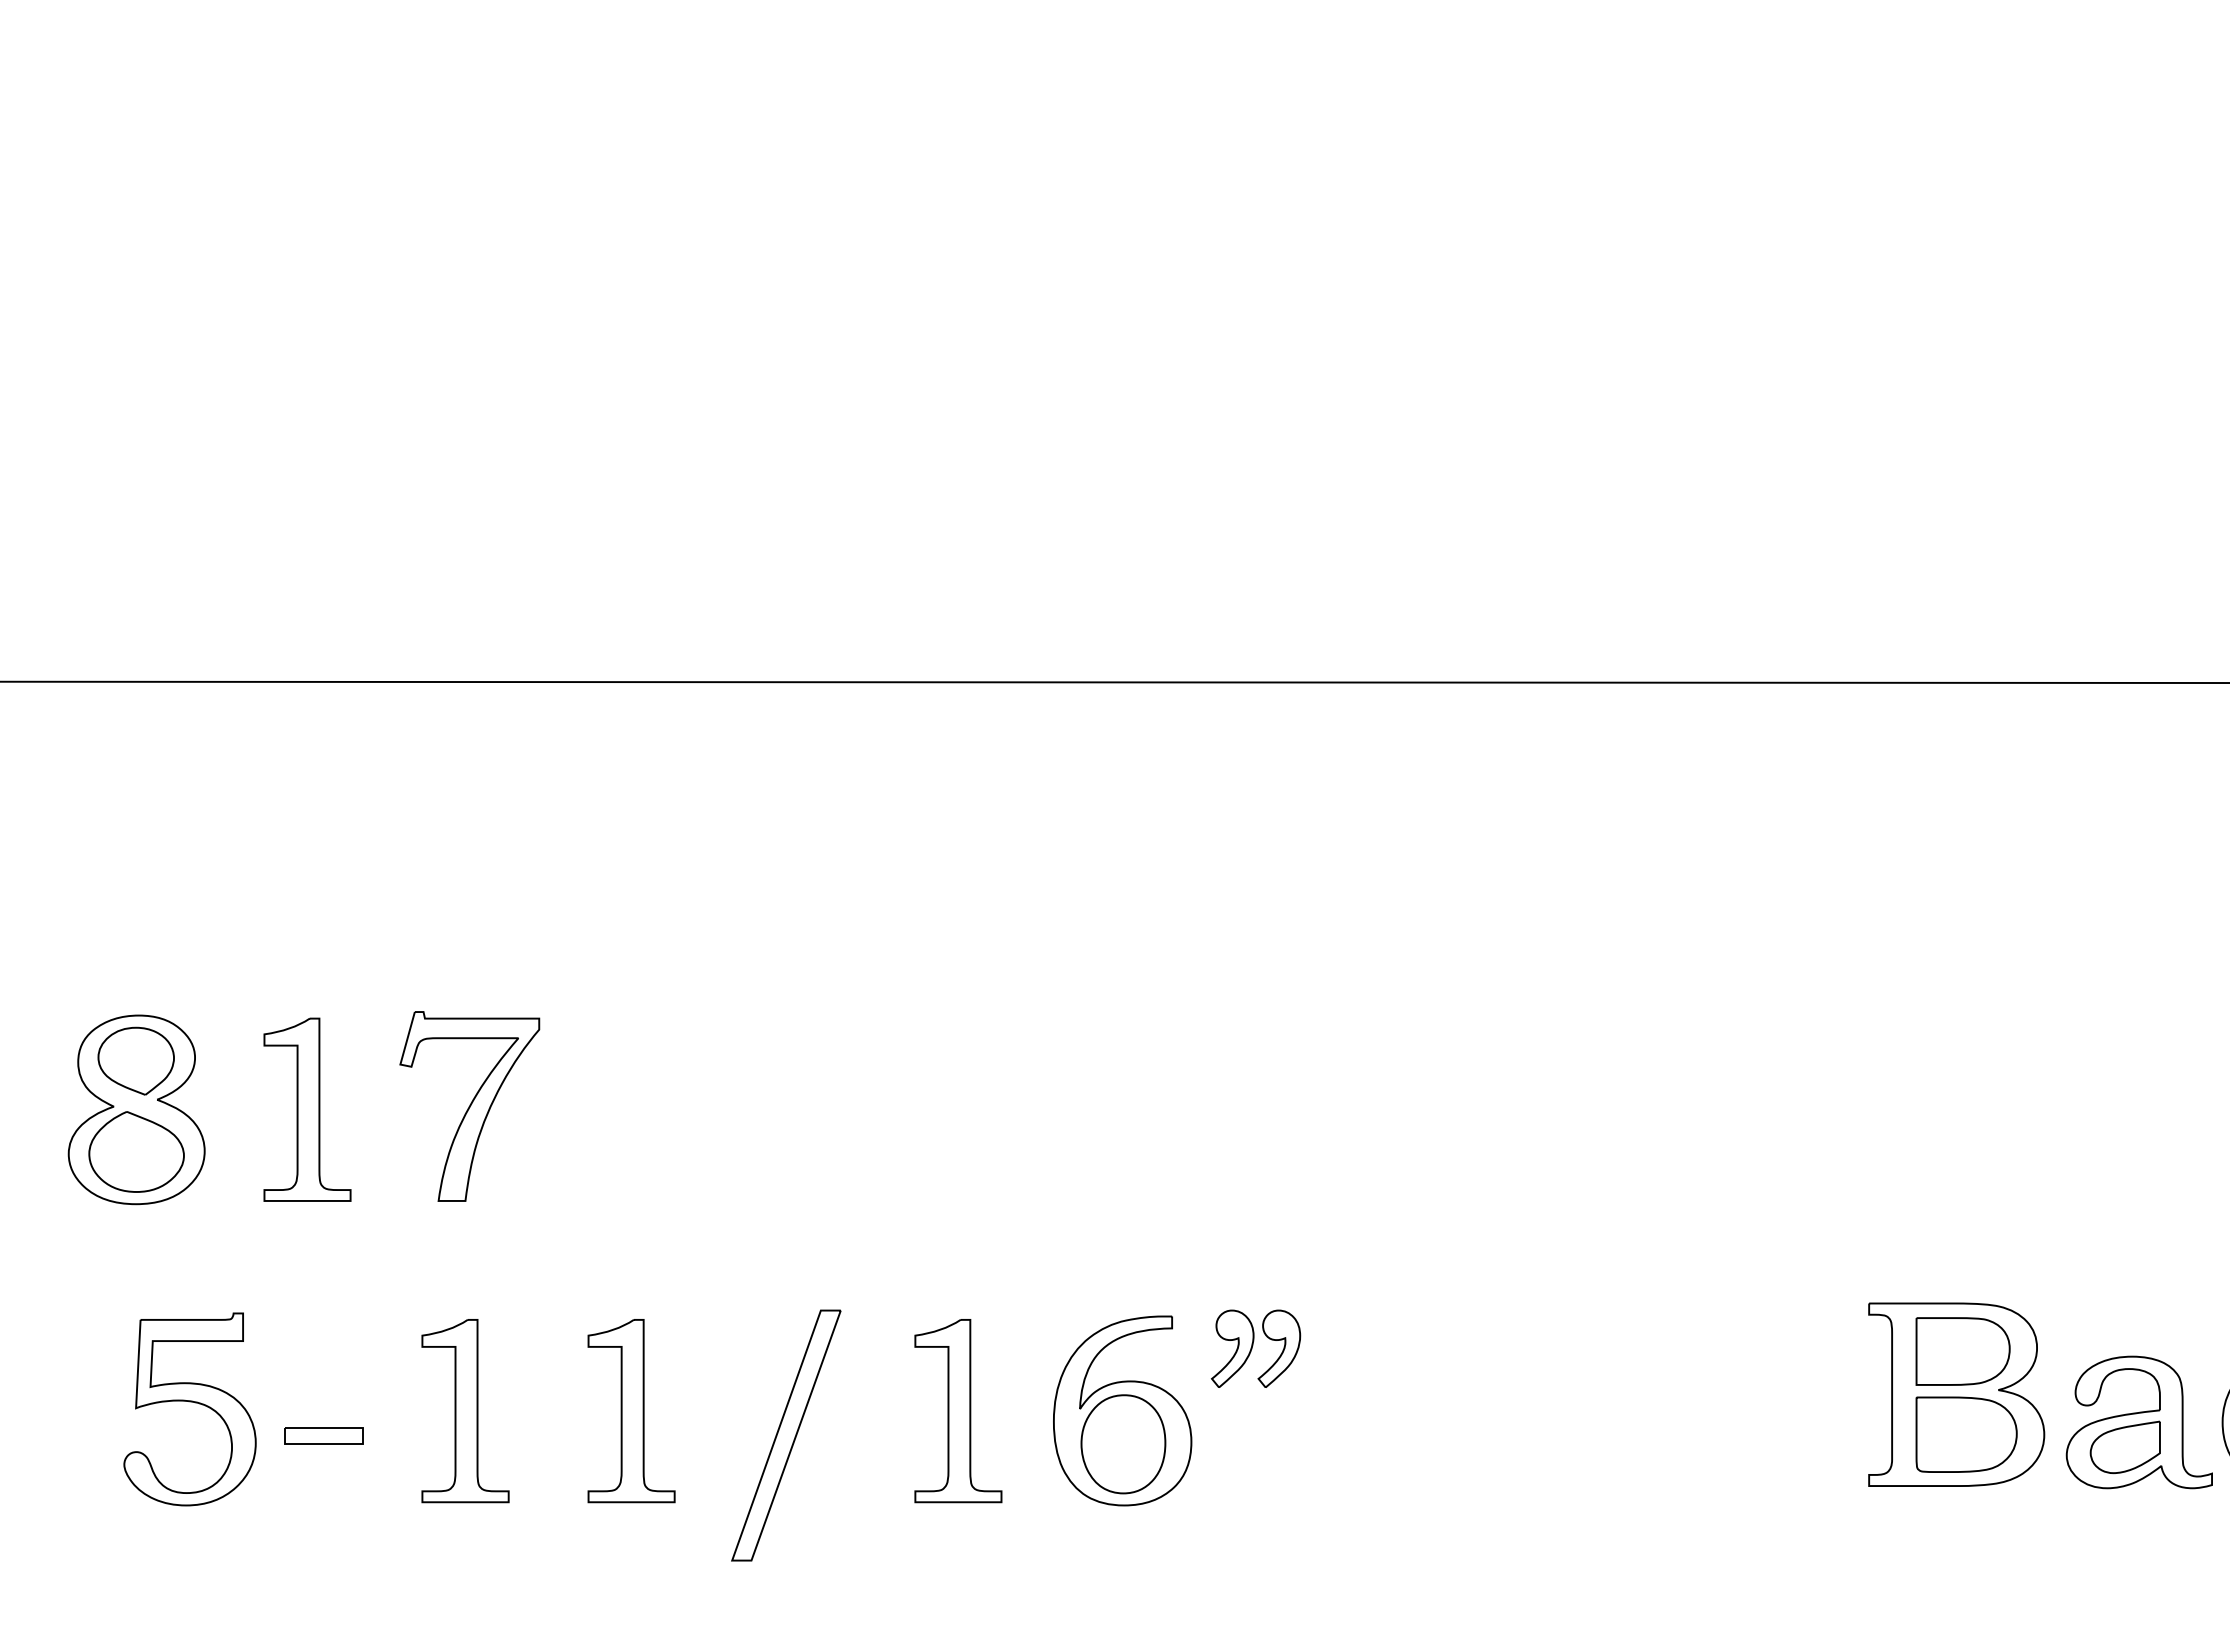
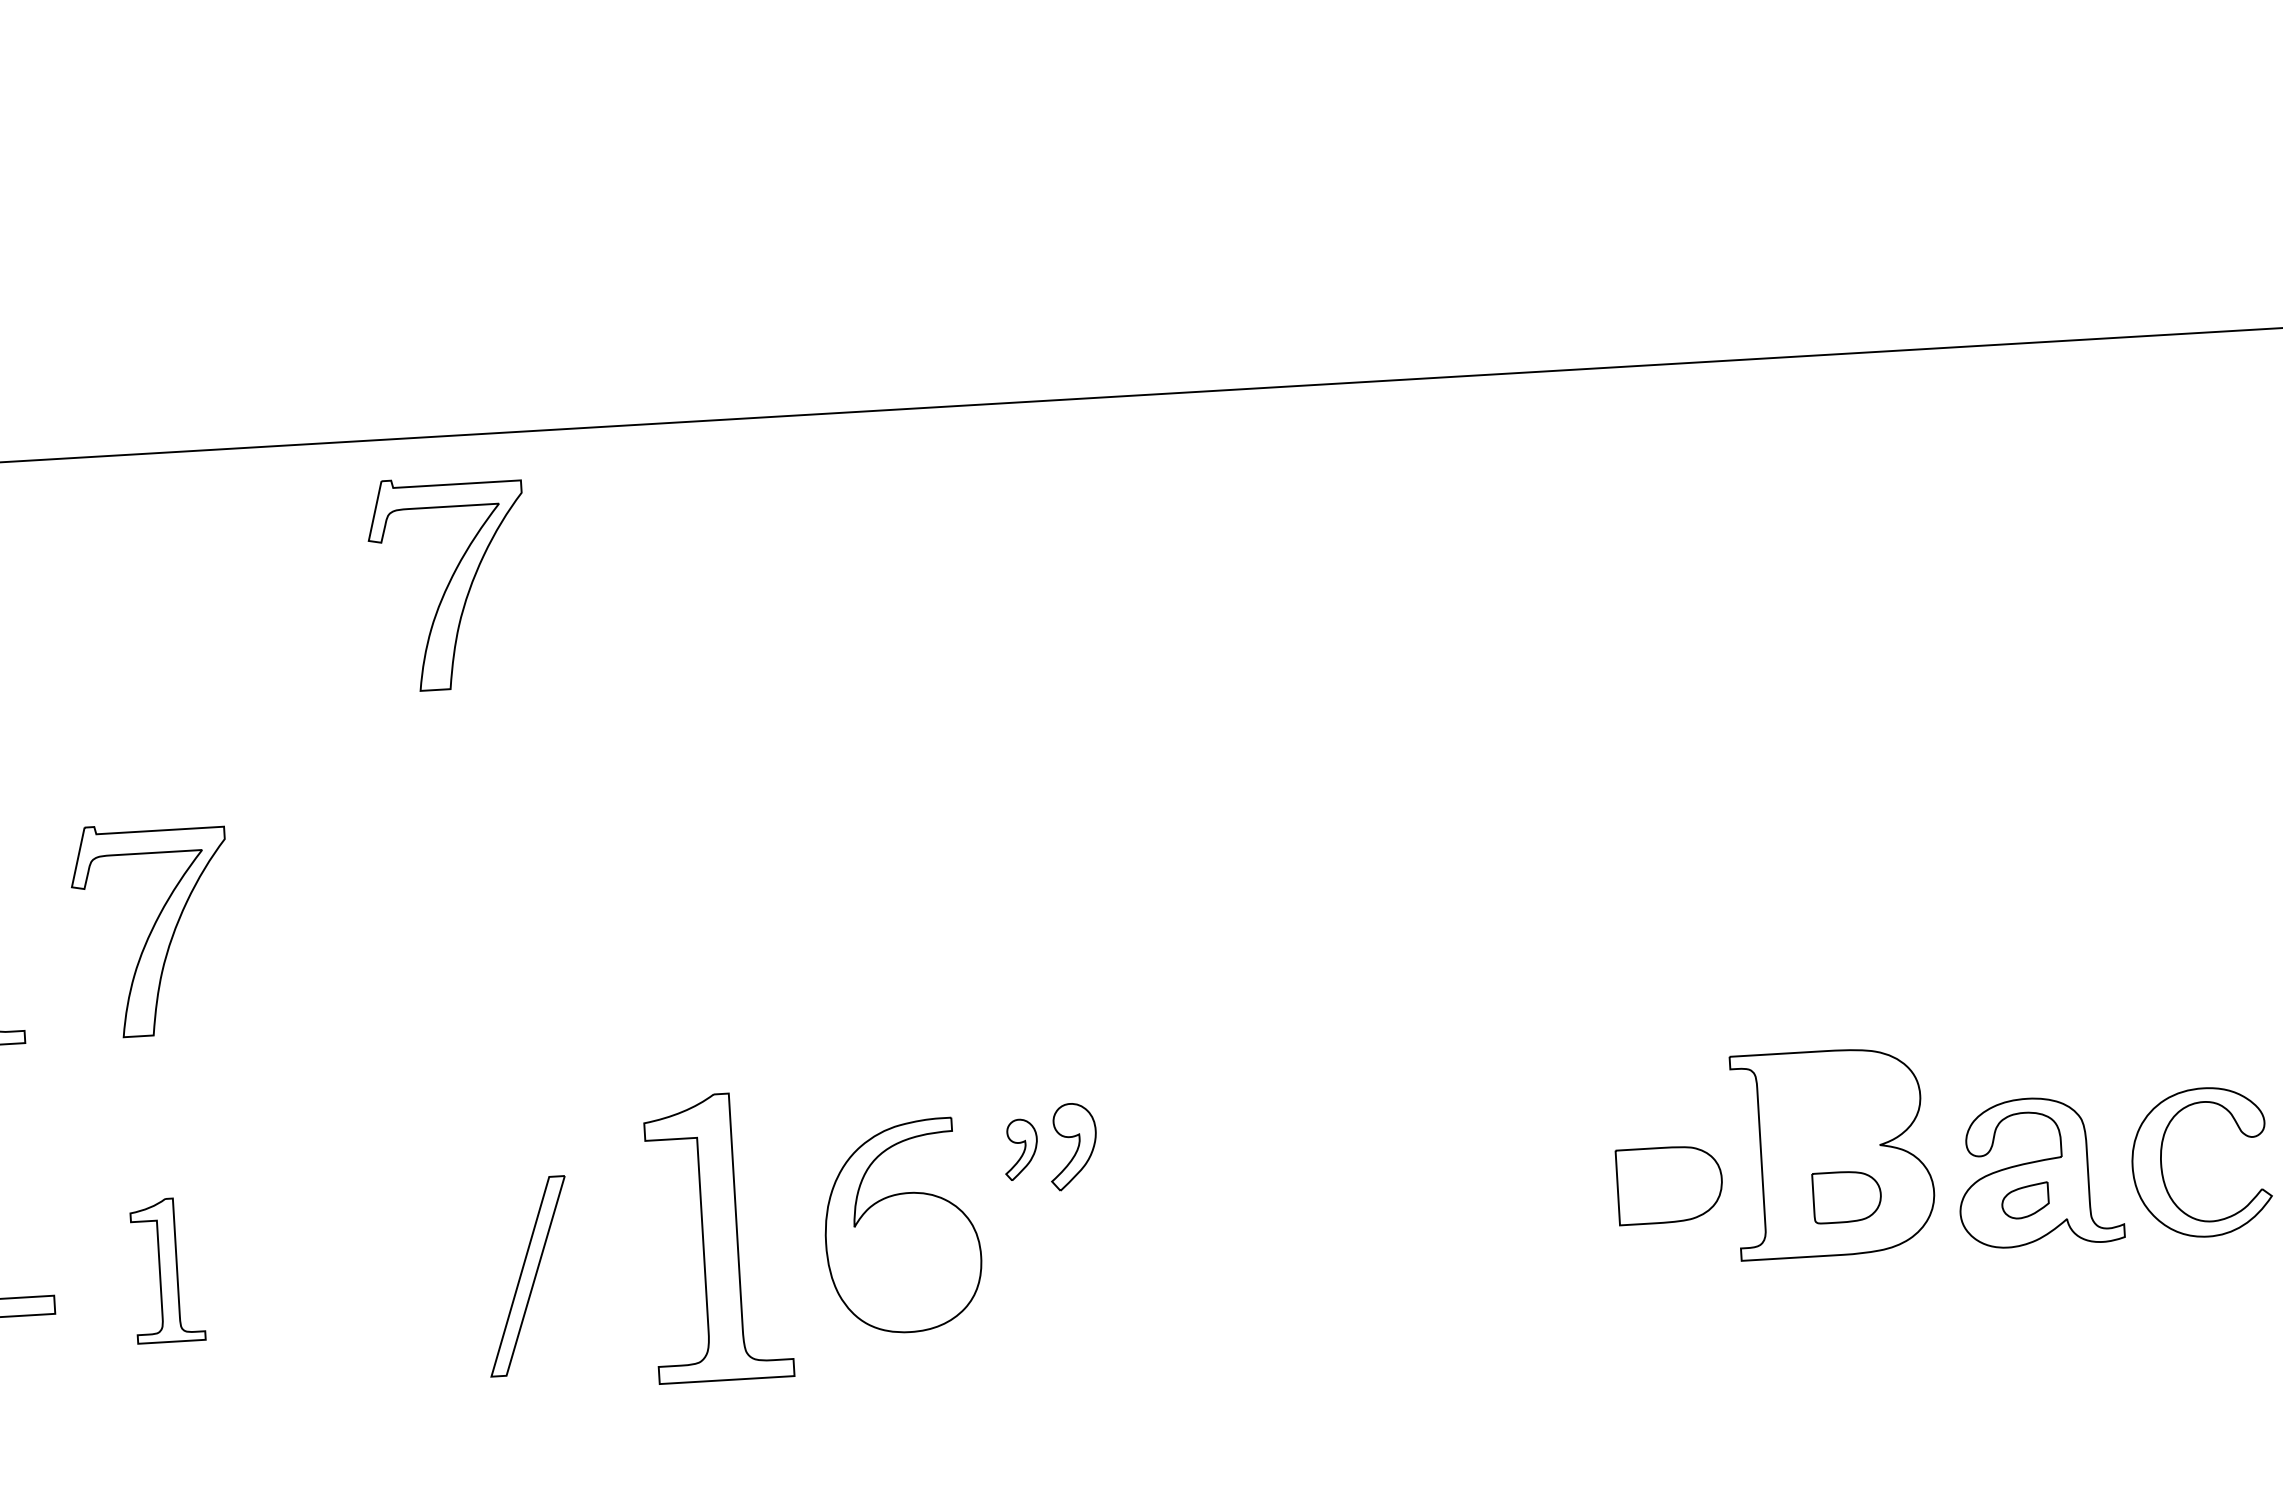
part: (752, 813) -> (448, 583), added
part: (1232, 1348) -> (1020, 1149), size x0.7
part: (1962, 1351) -> (1669, 1184), moved
part: (465, 1411) -> (167, 1270), size x0.7
part: (631, 1411) -> (353, 1259), removed
part: (958, 1411) -> (718, 1238), size x1.4
part: (1966, 1434) -> (1847, 1196), size x0.6
part: (786, 1435) -> (528, 1276), size x0.7
part: (1123, 1444) -> (905, 1263), removed
part: (2124, 1447) -> (2024, 1200), size x0.6

